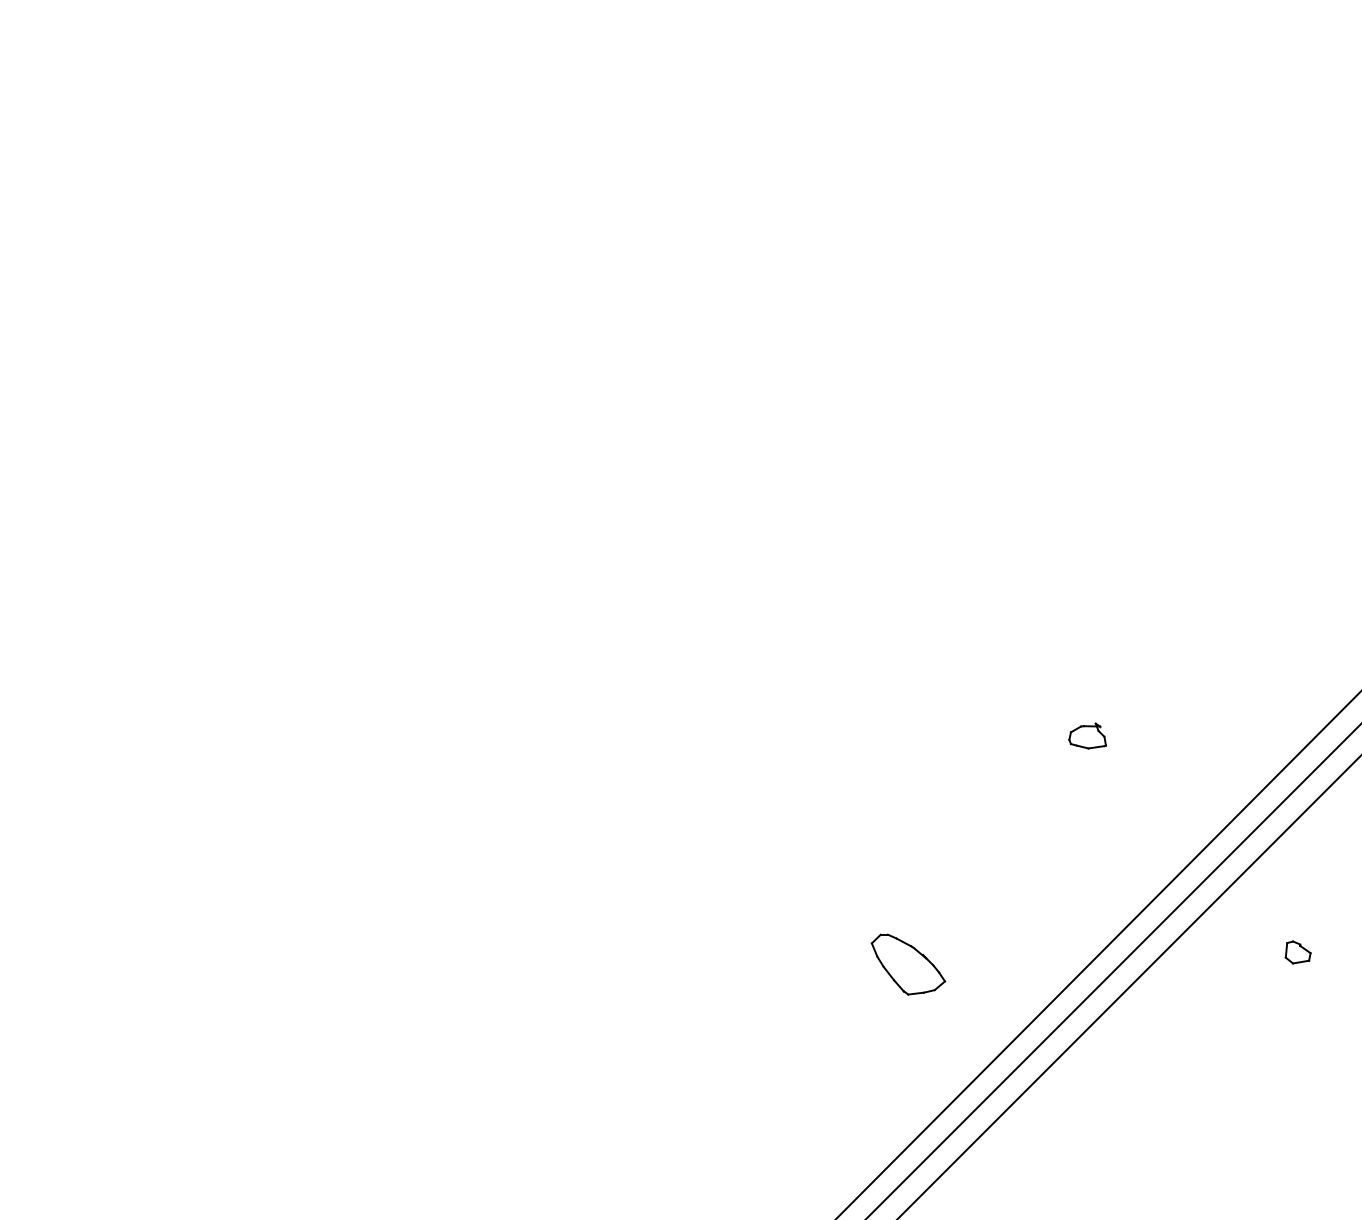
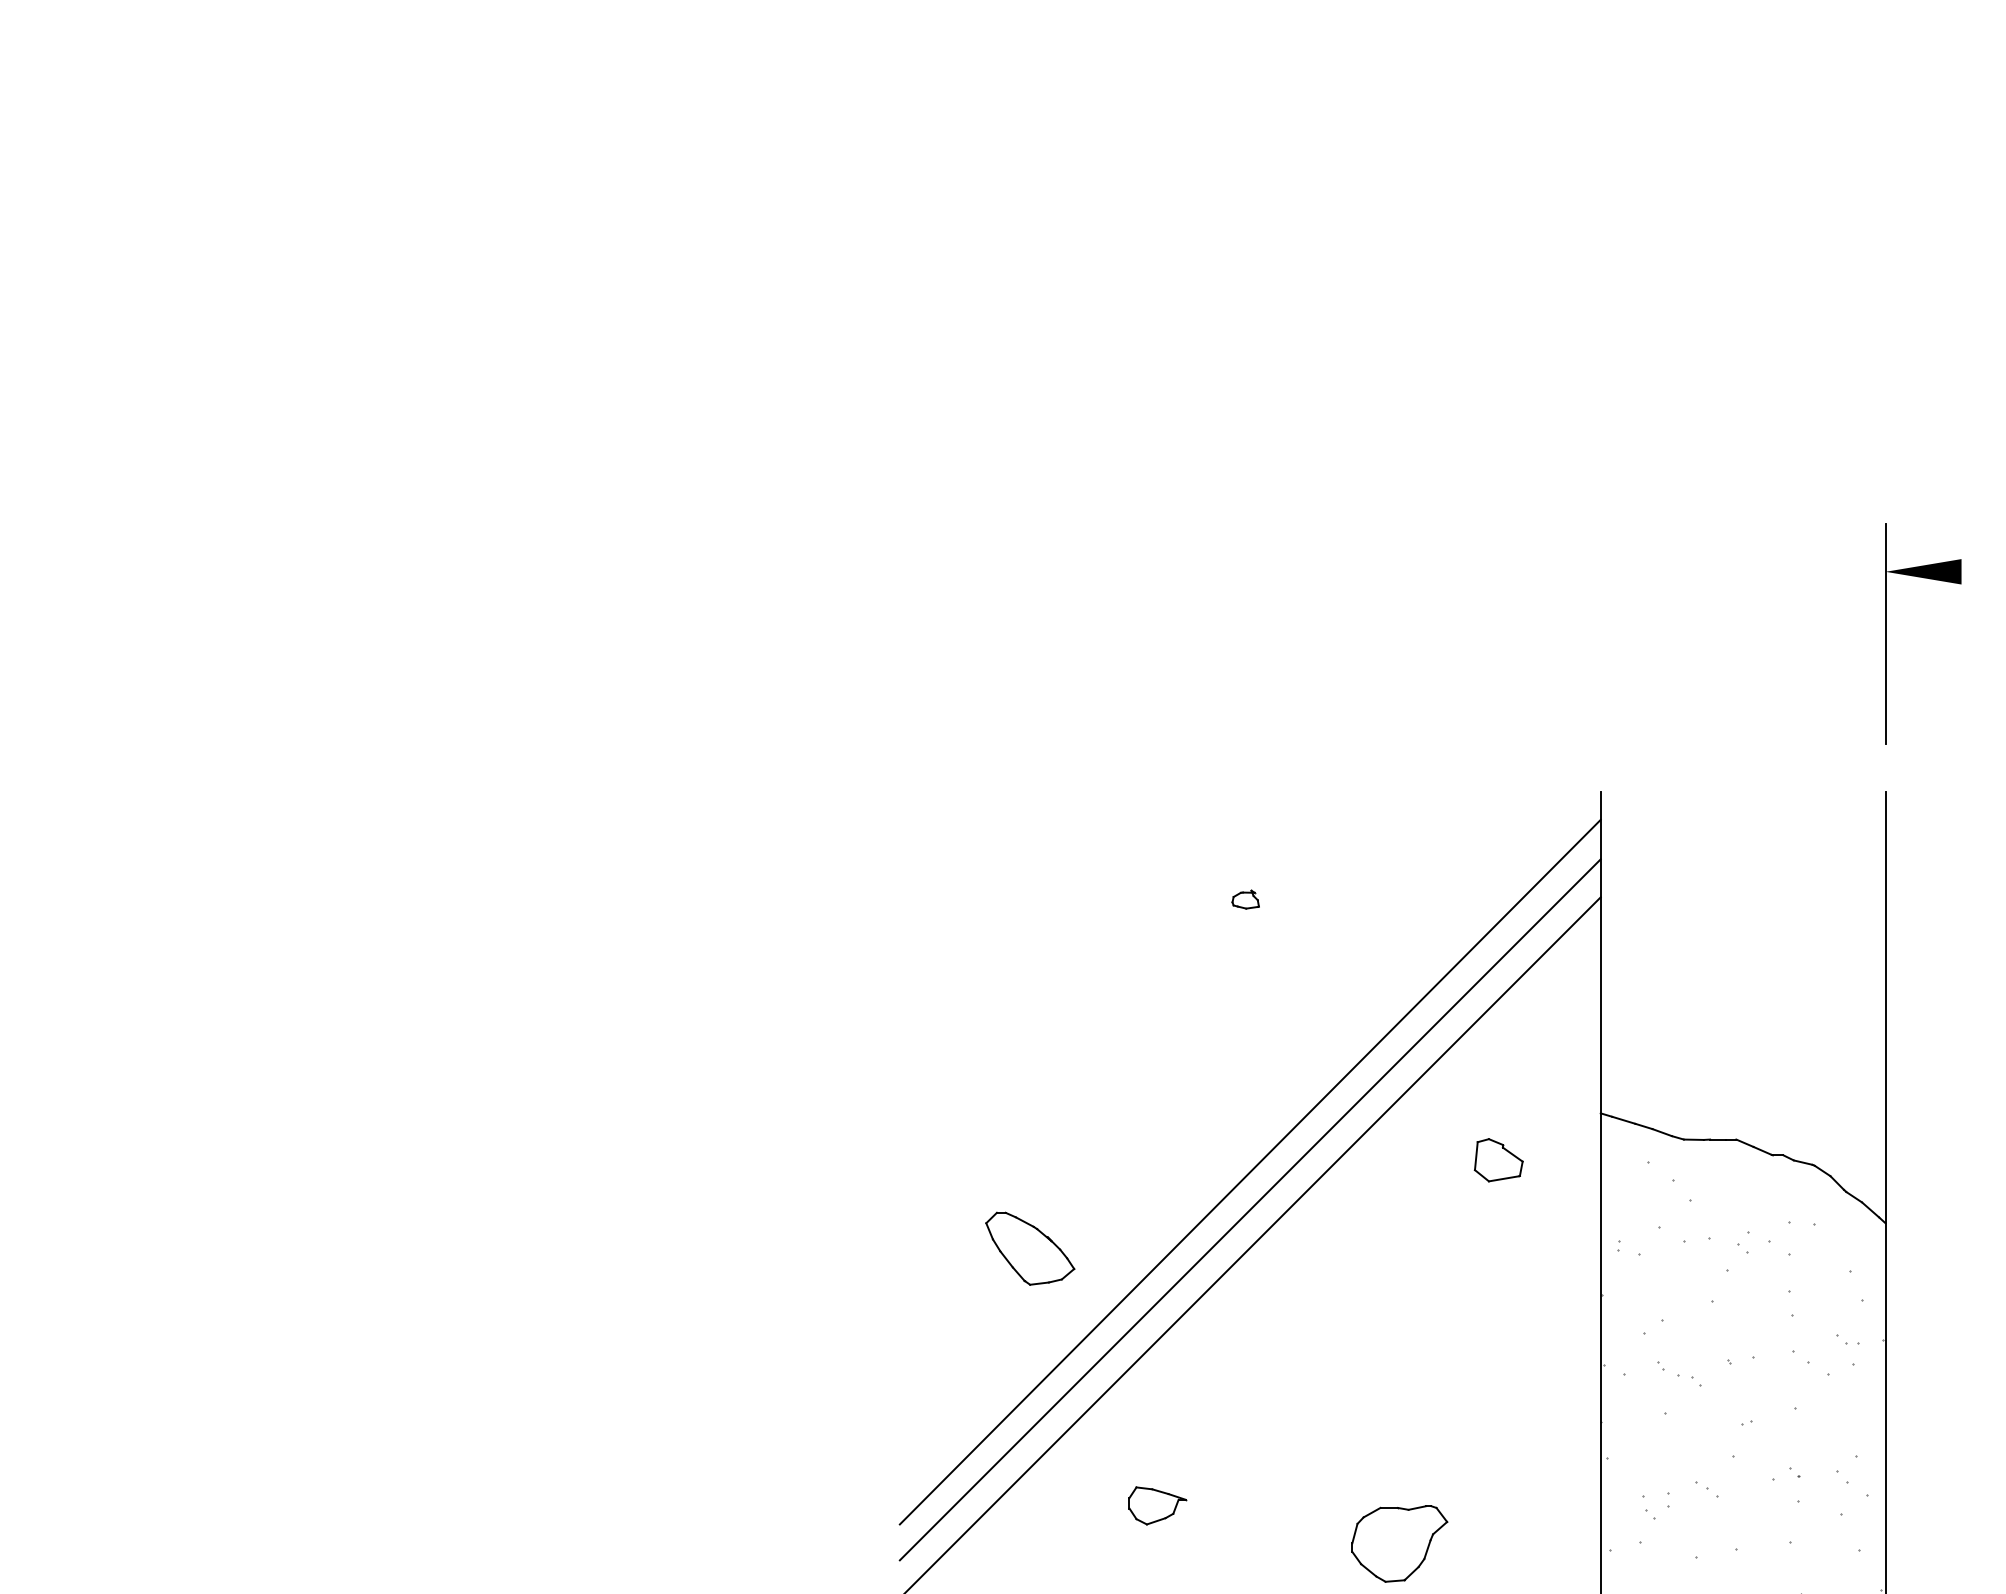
part: (1087, 735) -> (1245, 899), size x0.6
part: (1298, 951) -> (1499, 1159), size x1.6
part: (908, 964) -> (1030, 1248), moved

